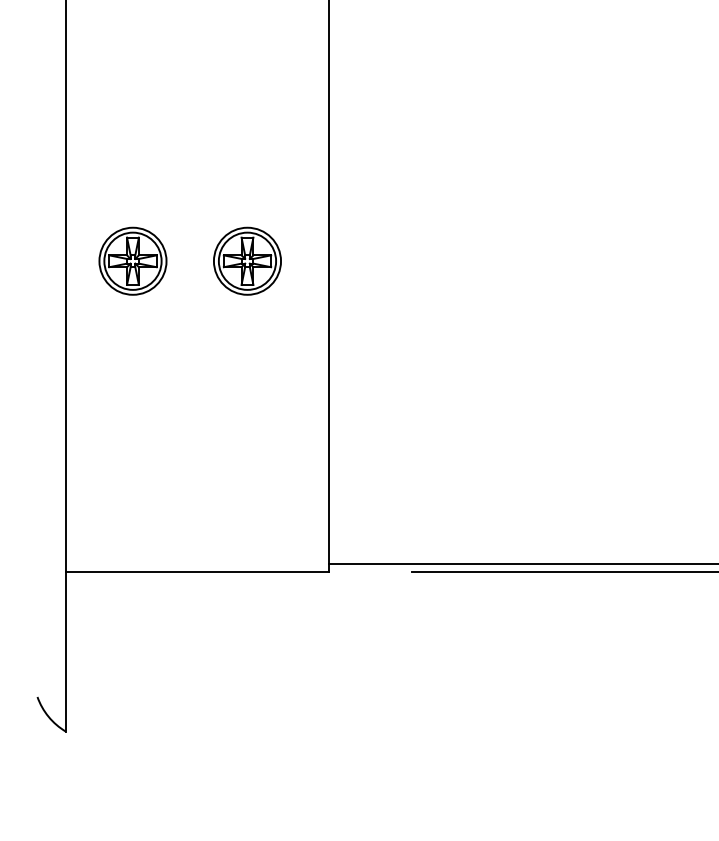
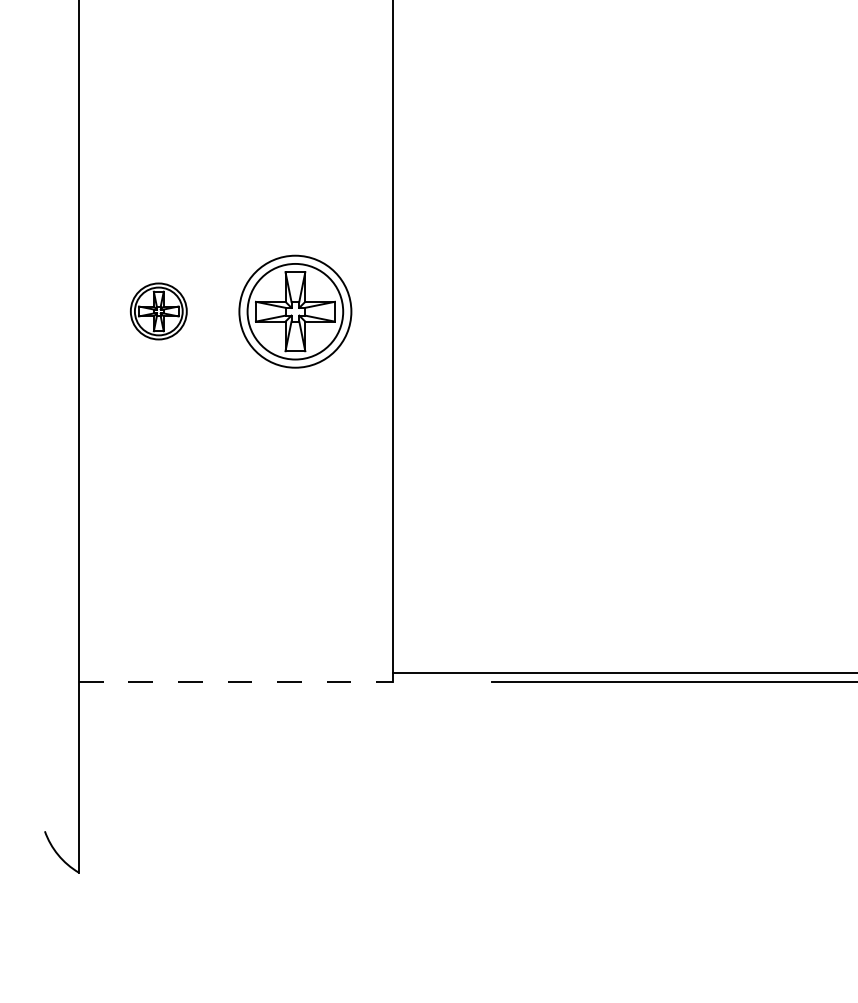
part: (132, 260) -> (158, 310), size x0.7
part: (247, 260) -> (295, 310), size x1.4
line: (197, 571) -> (235, 681), solid -> dashed

